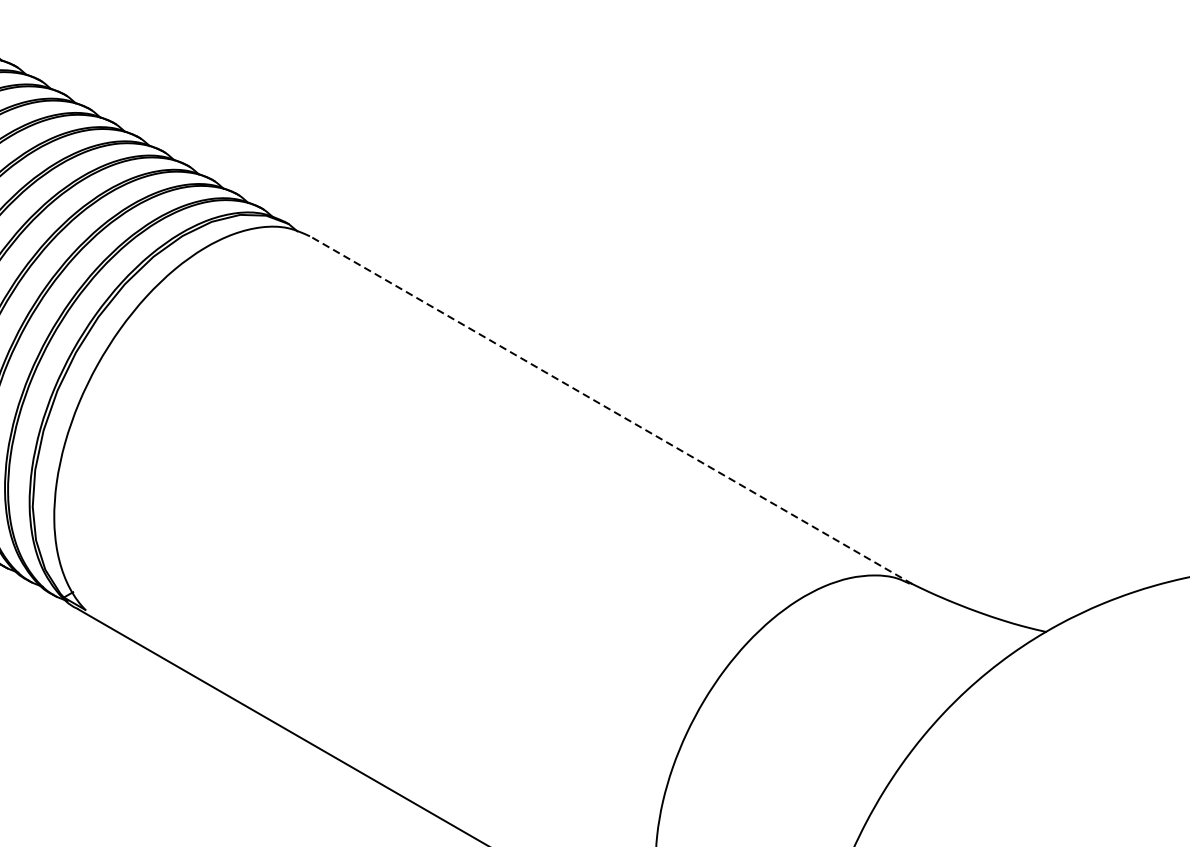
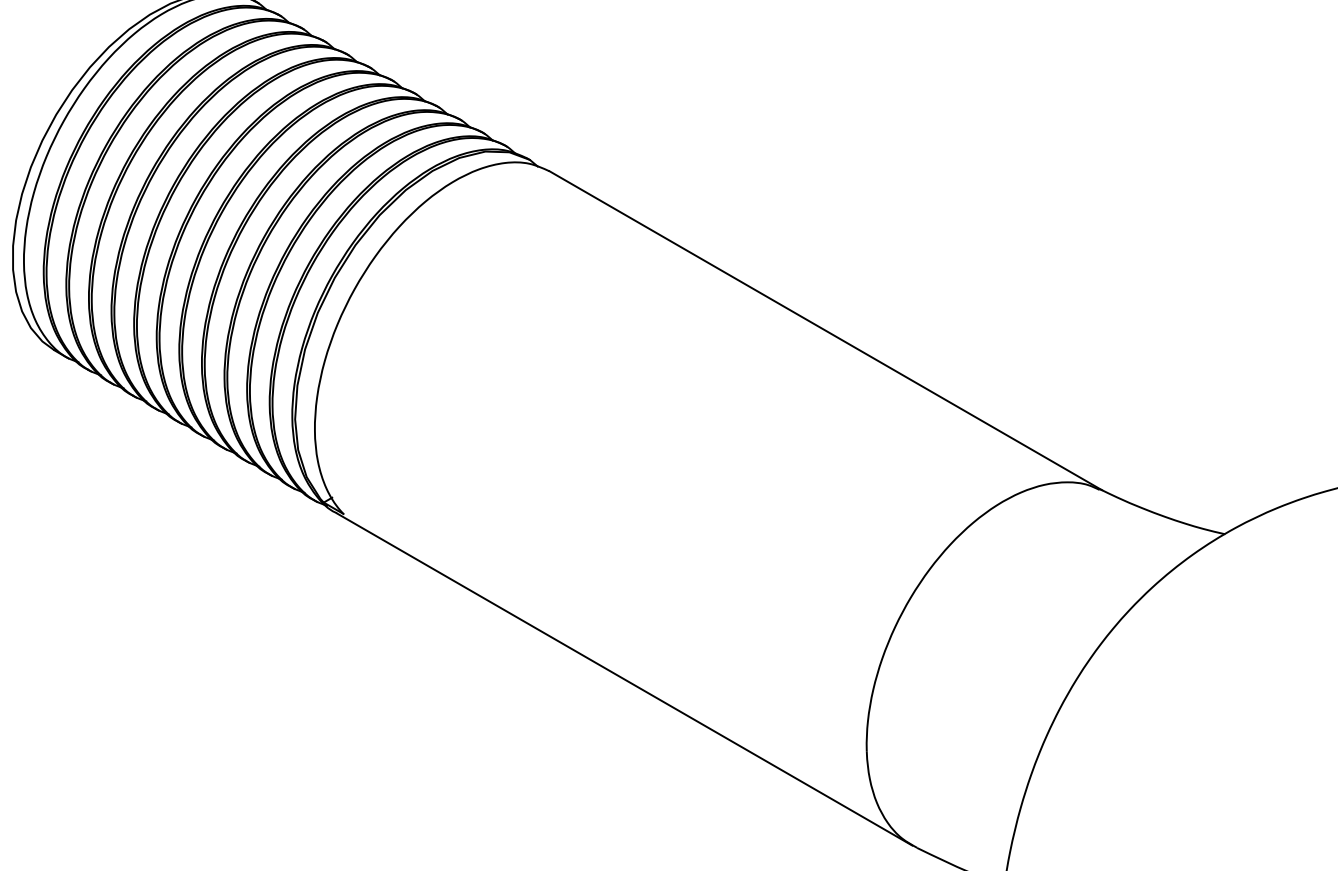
line: (610, 409) -> (825, 330), dashed -> solid

